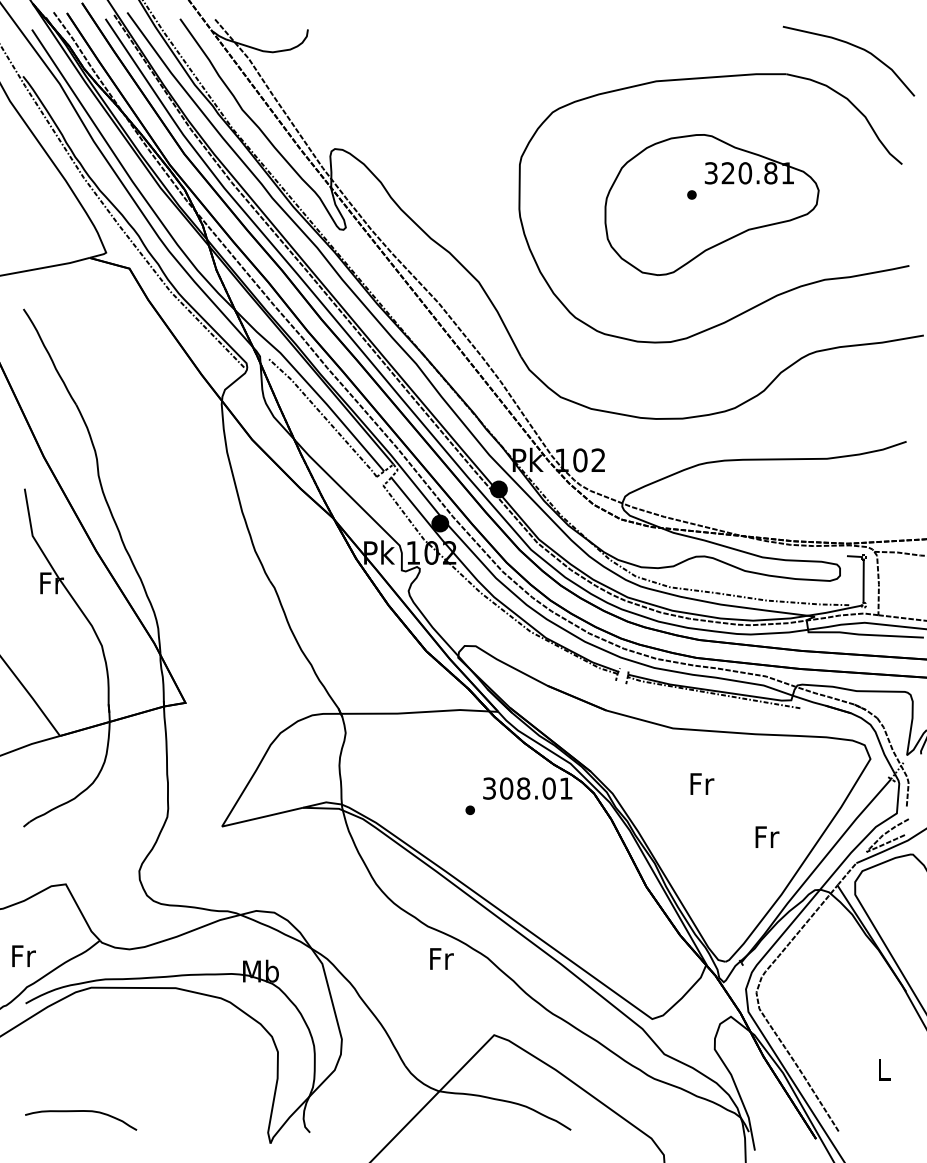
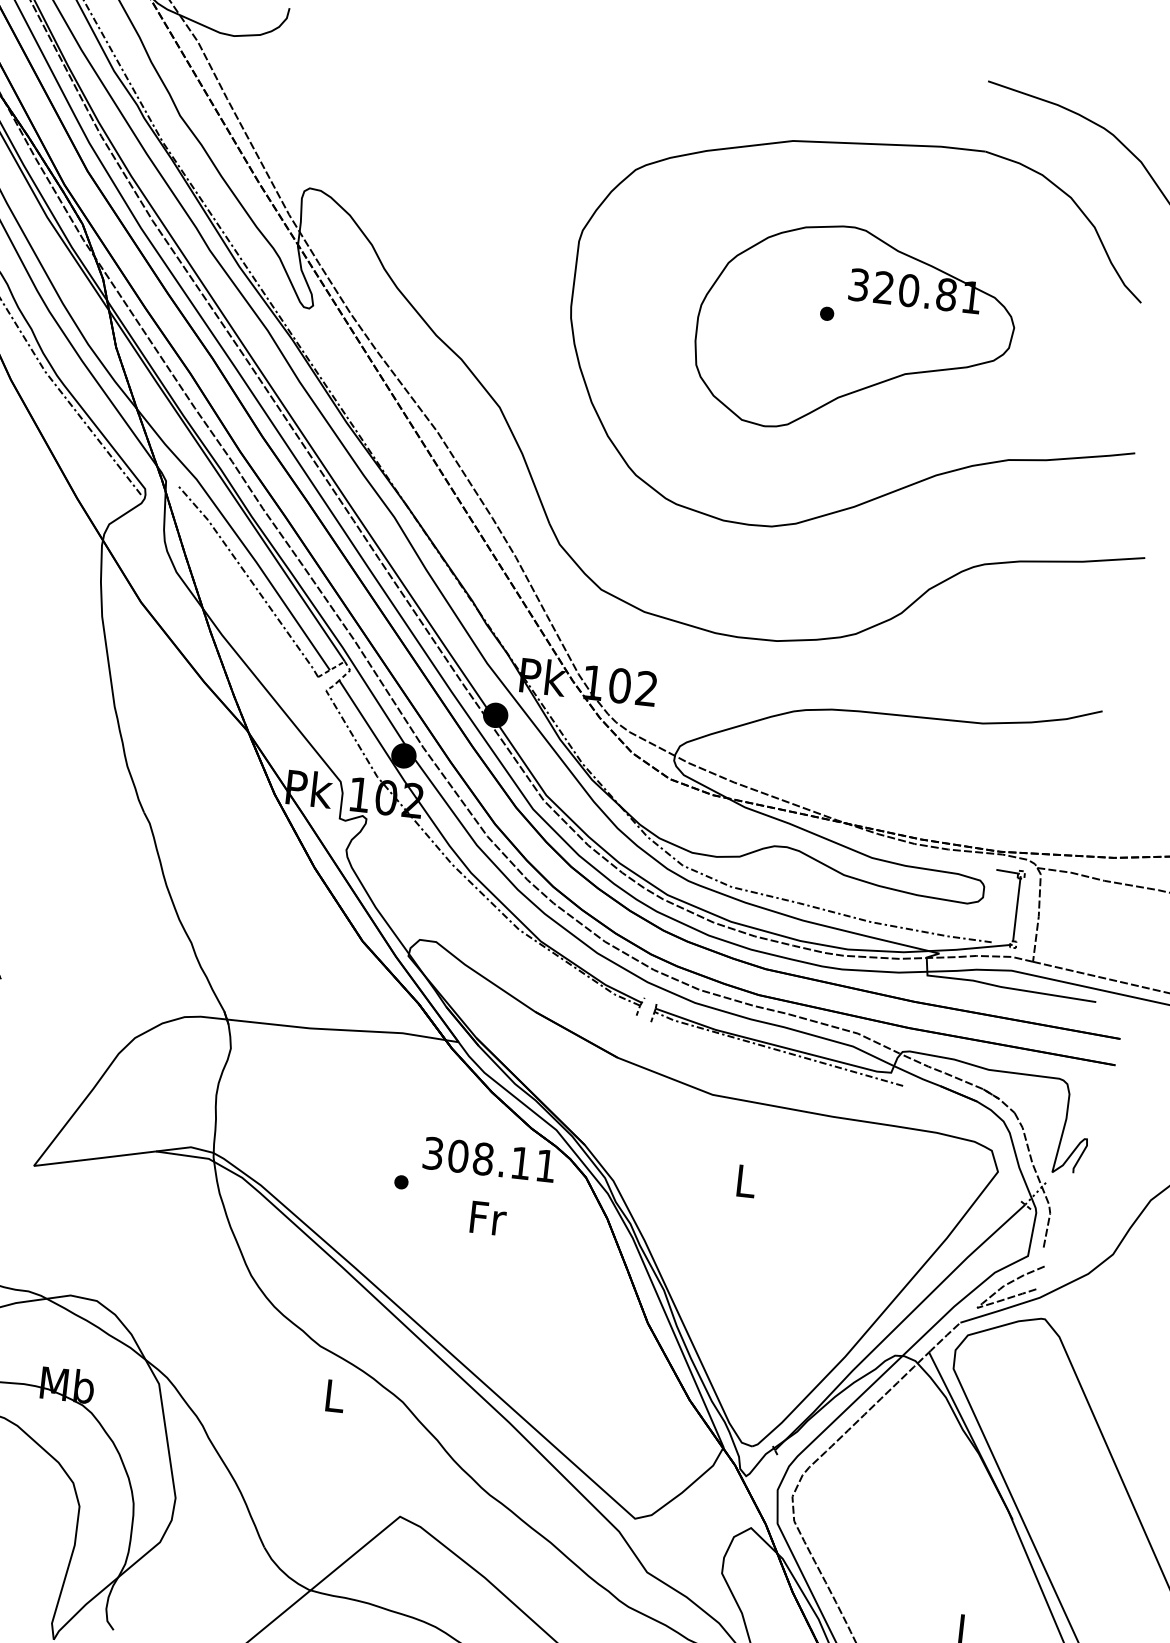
text: (702, 783) -> (747, 1180), Fr -> L
text: (548, 788) -> (519, 1162), 308.01 -> 308.11
text: (767, 836) -> (488, 1217), moved
text: (441, 958) -> (335, 1395), Fr -> L

